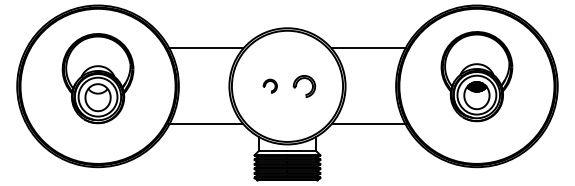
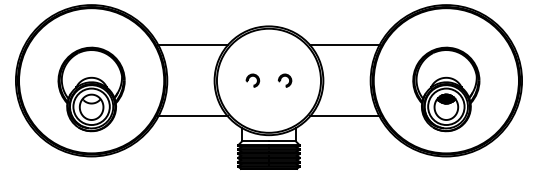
part: (476, 76) -> (445, 89), moved
part: (97, 78) -> (91, 89), moved
part: (304, 85) -> (284, 79), size x0.62

